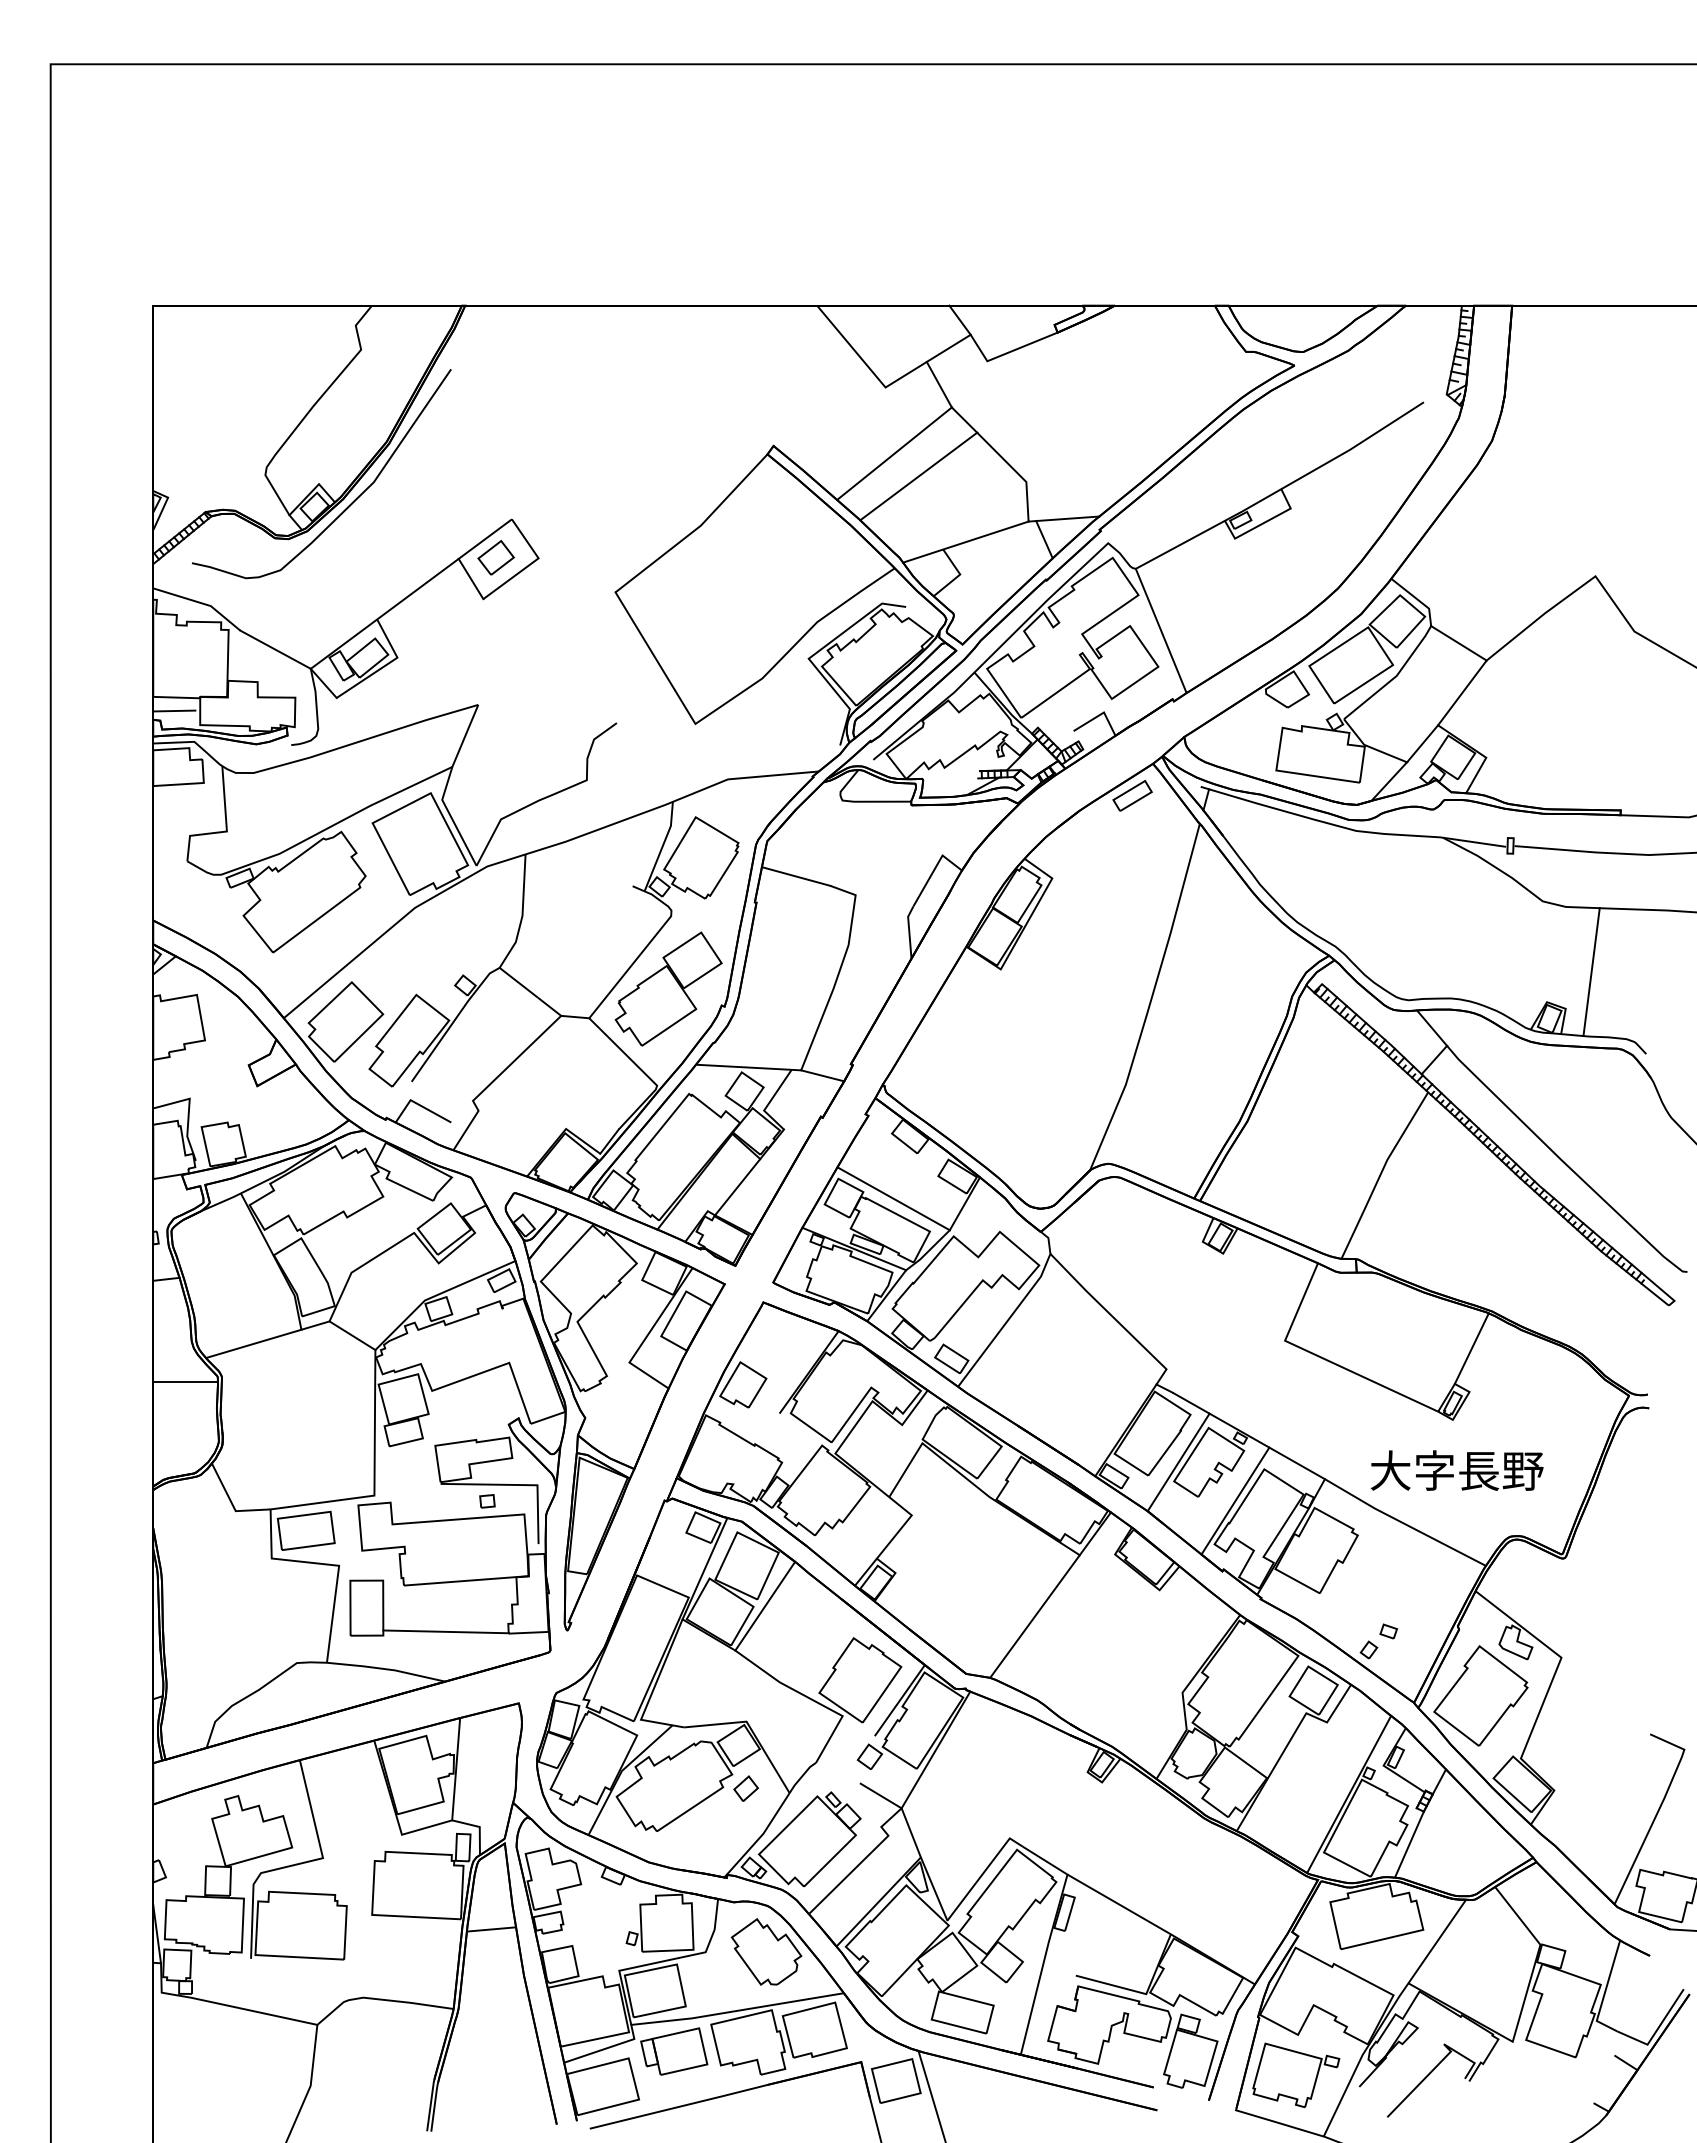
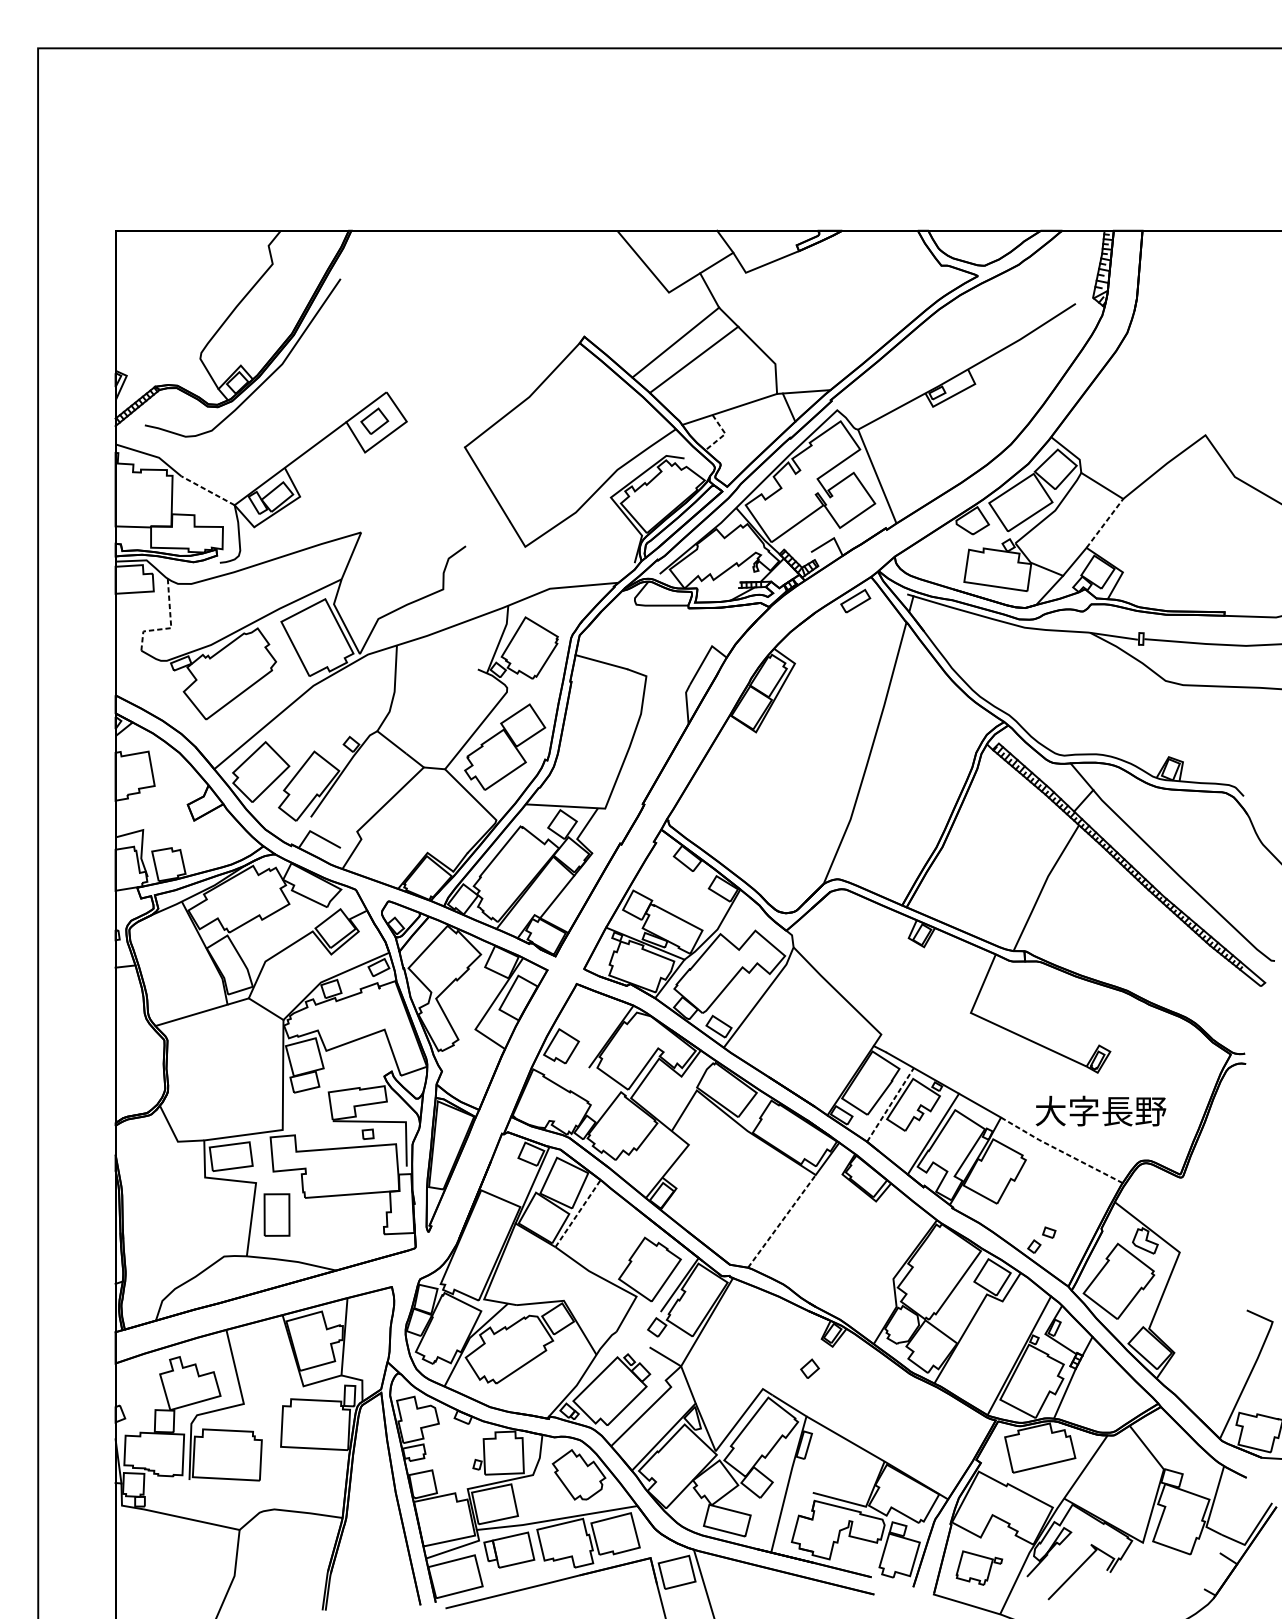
line: (958, 575) -> (724, 434), solid -> dashed
line: (275, 649) -> (207, 490), solid -> dashed
line: (1462, 692) -> (1104, 523), solid -> dashed
line: (174, 710) -> (131, 536), removed
line: (226, 831) -> (170, 628), solid -> dashed
line: (1591, 972) -> (1202, 734), removed
line: (822, 1075) -> (621, 812), removed
line: (893, 1198) -> (675, 905), removed
line: (1471, 1348) -> (1111, 1018), removed
line: (185, 1381) -> (139, 1043), removed
line: (1178, 1462) -> (890, 1104), solid -> dashed
line: (1404, 1523) -> (1061, 1151), solid -> dashed
line: (765, 1605) -> (578, 1213), solid -> dashed
line: (1034, 1616) -> (781, 1221), solid -> dashed
line: (445, 1631) -> (336, 1232), removed
part: (745, 1788) -> (809, 1368), moved
line: (491, 1929) -> (371, 1457), removed
part: (1296, 2075) -> (979, 1568), size x0.7

